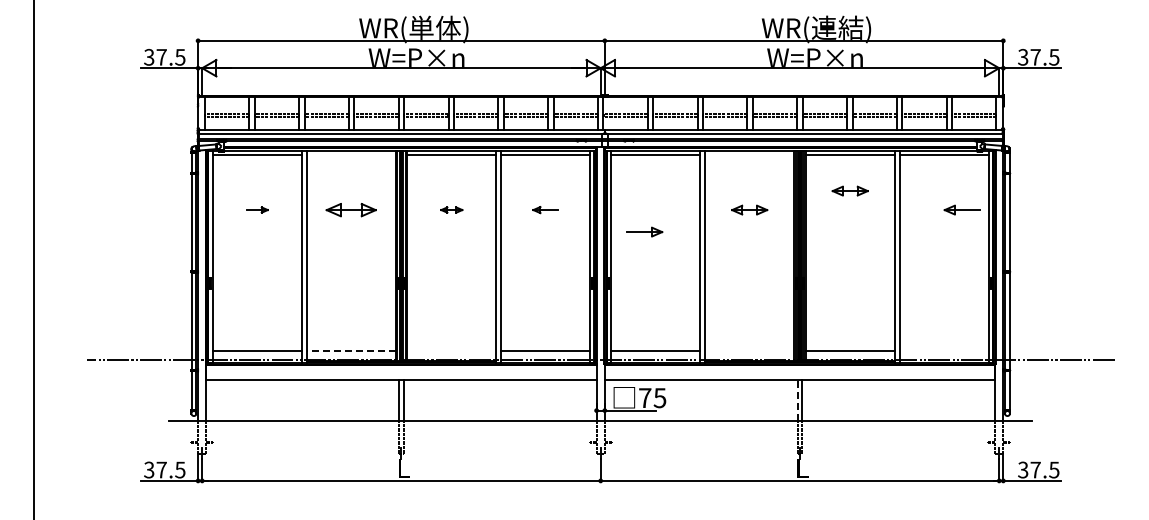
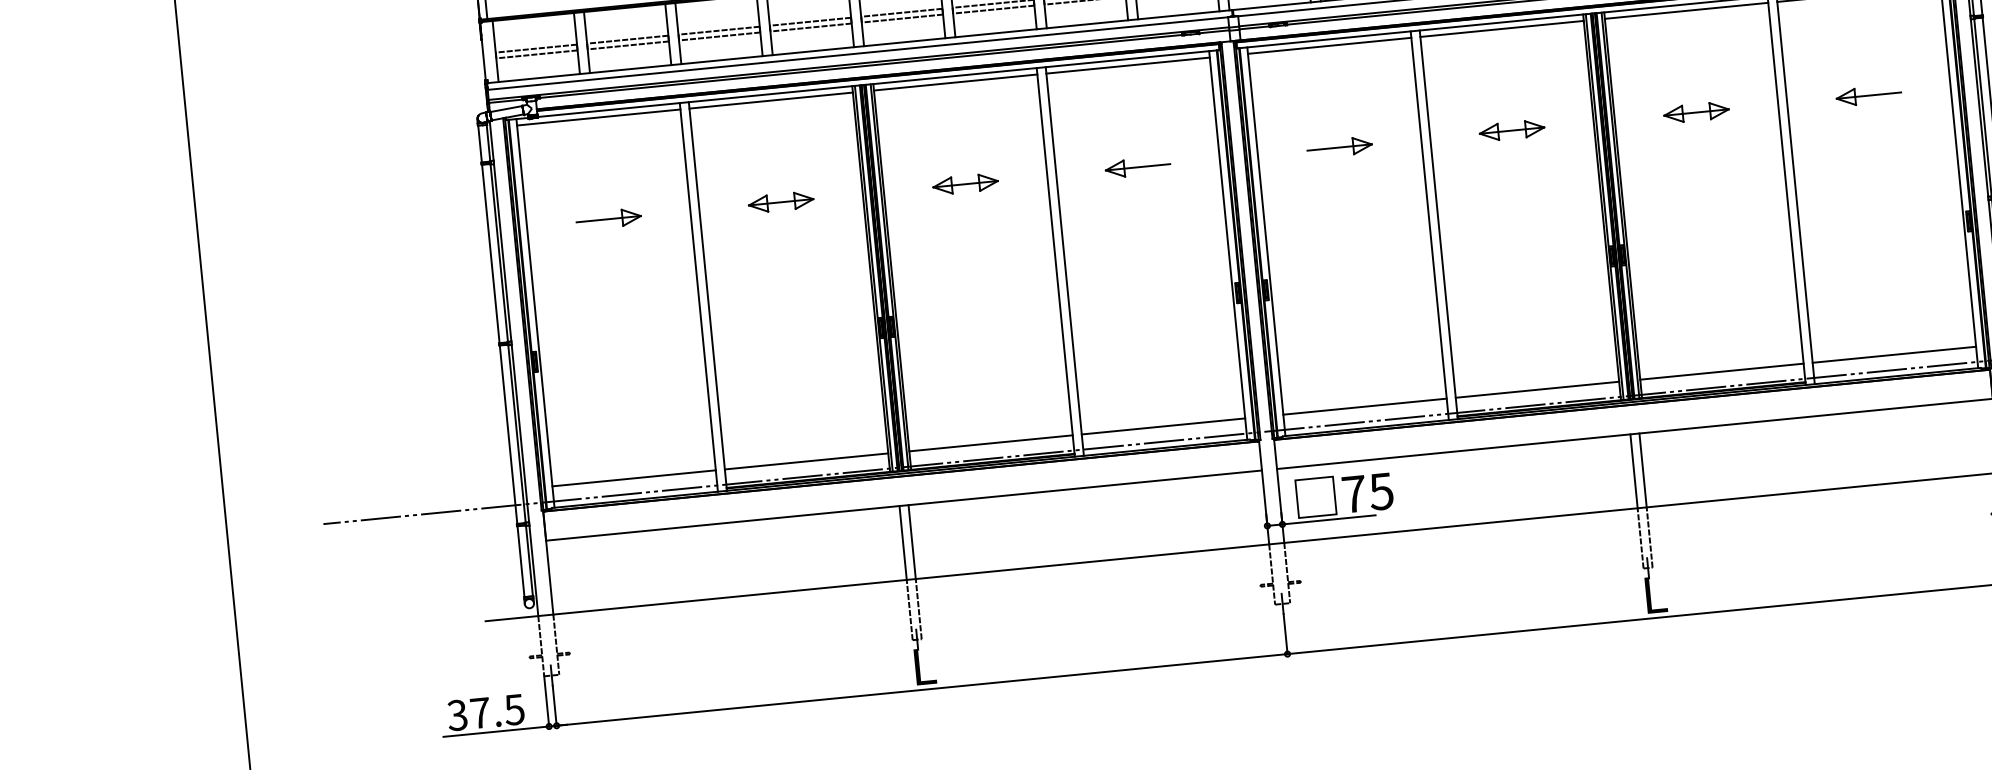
line: (350, 154) -> (769, 100), added
line: (749, 154) -> (1501, 28), added
part: (849, 190) -> (1695, 111), moved
part: (257, 209) -> (609, 218), size x1.67
part: (350, 209) -> (779, 201), size x0.71
part: (451, 209) -> (965, 183), size x1.67
part: (545, 209) -> (1137, 166), size x1.43
part: (961, 209) -> (1867, 94), moved
part: (644, 231) -> (1339, 146), moved
line: (351, 351) -> (807, 461), dashed -> solid
line: (451, 351) -> (990, 443), added
line: (749, 351) -> (1537, 389), added
line: (943, 351) -> (1892, 355), added
line: (797, 400) -> (1634, 471), dashed -> solid

